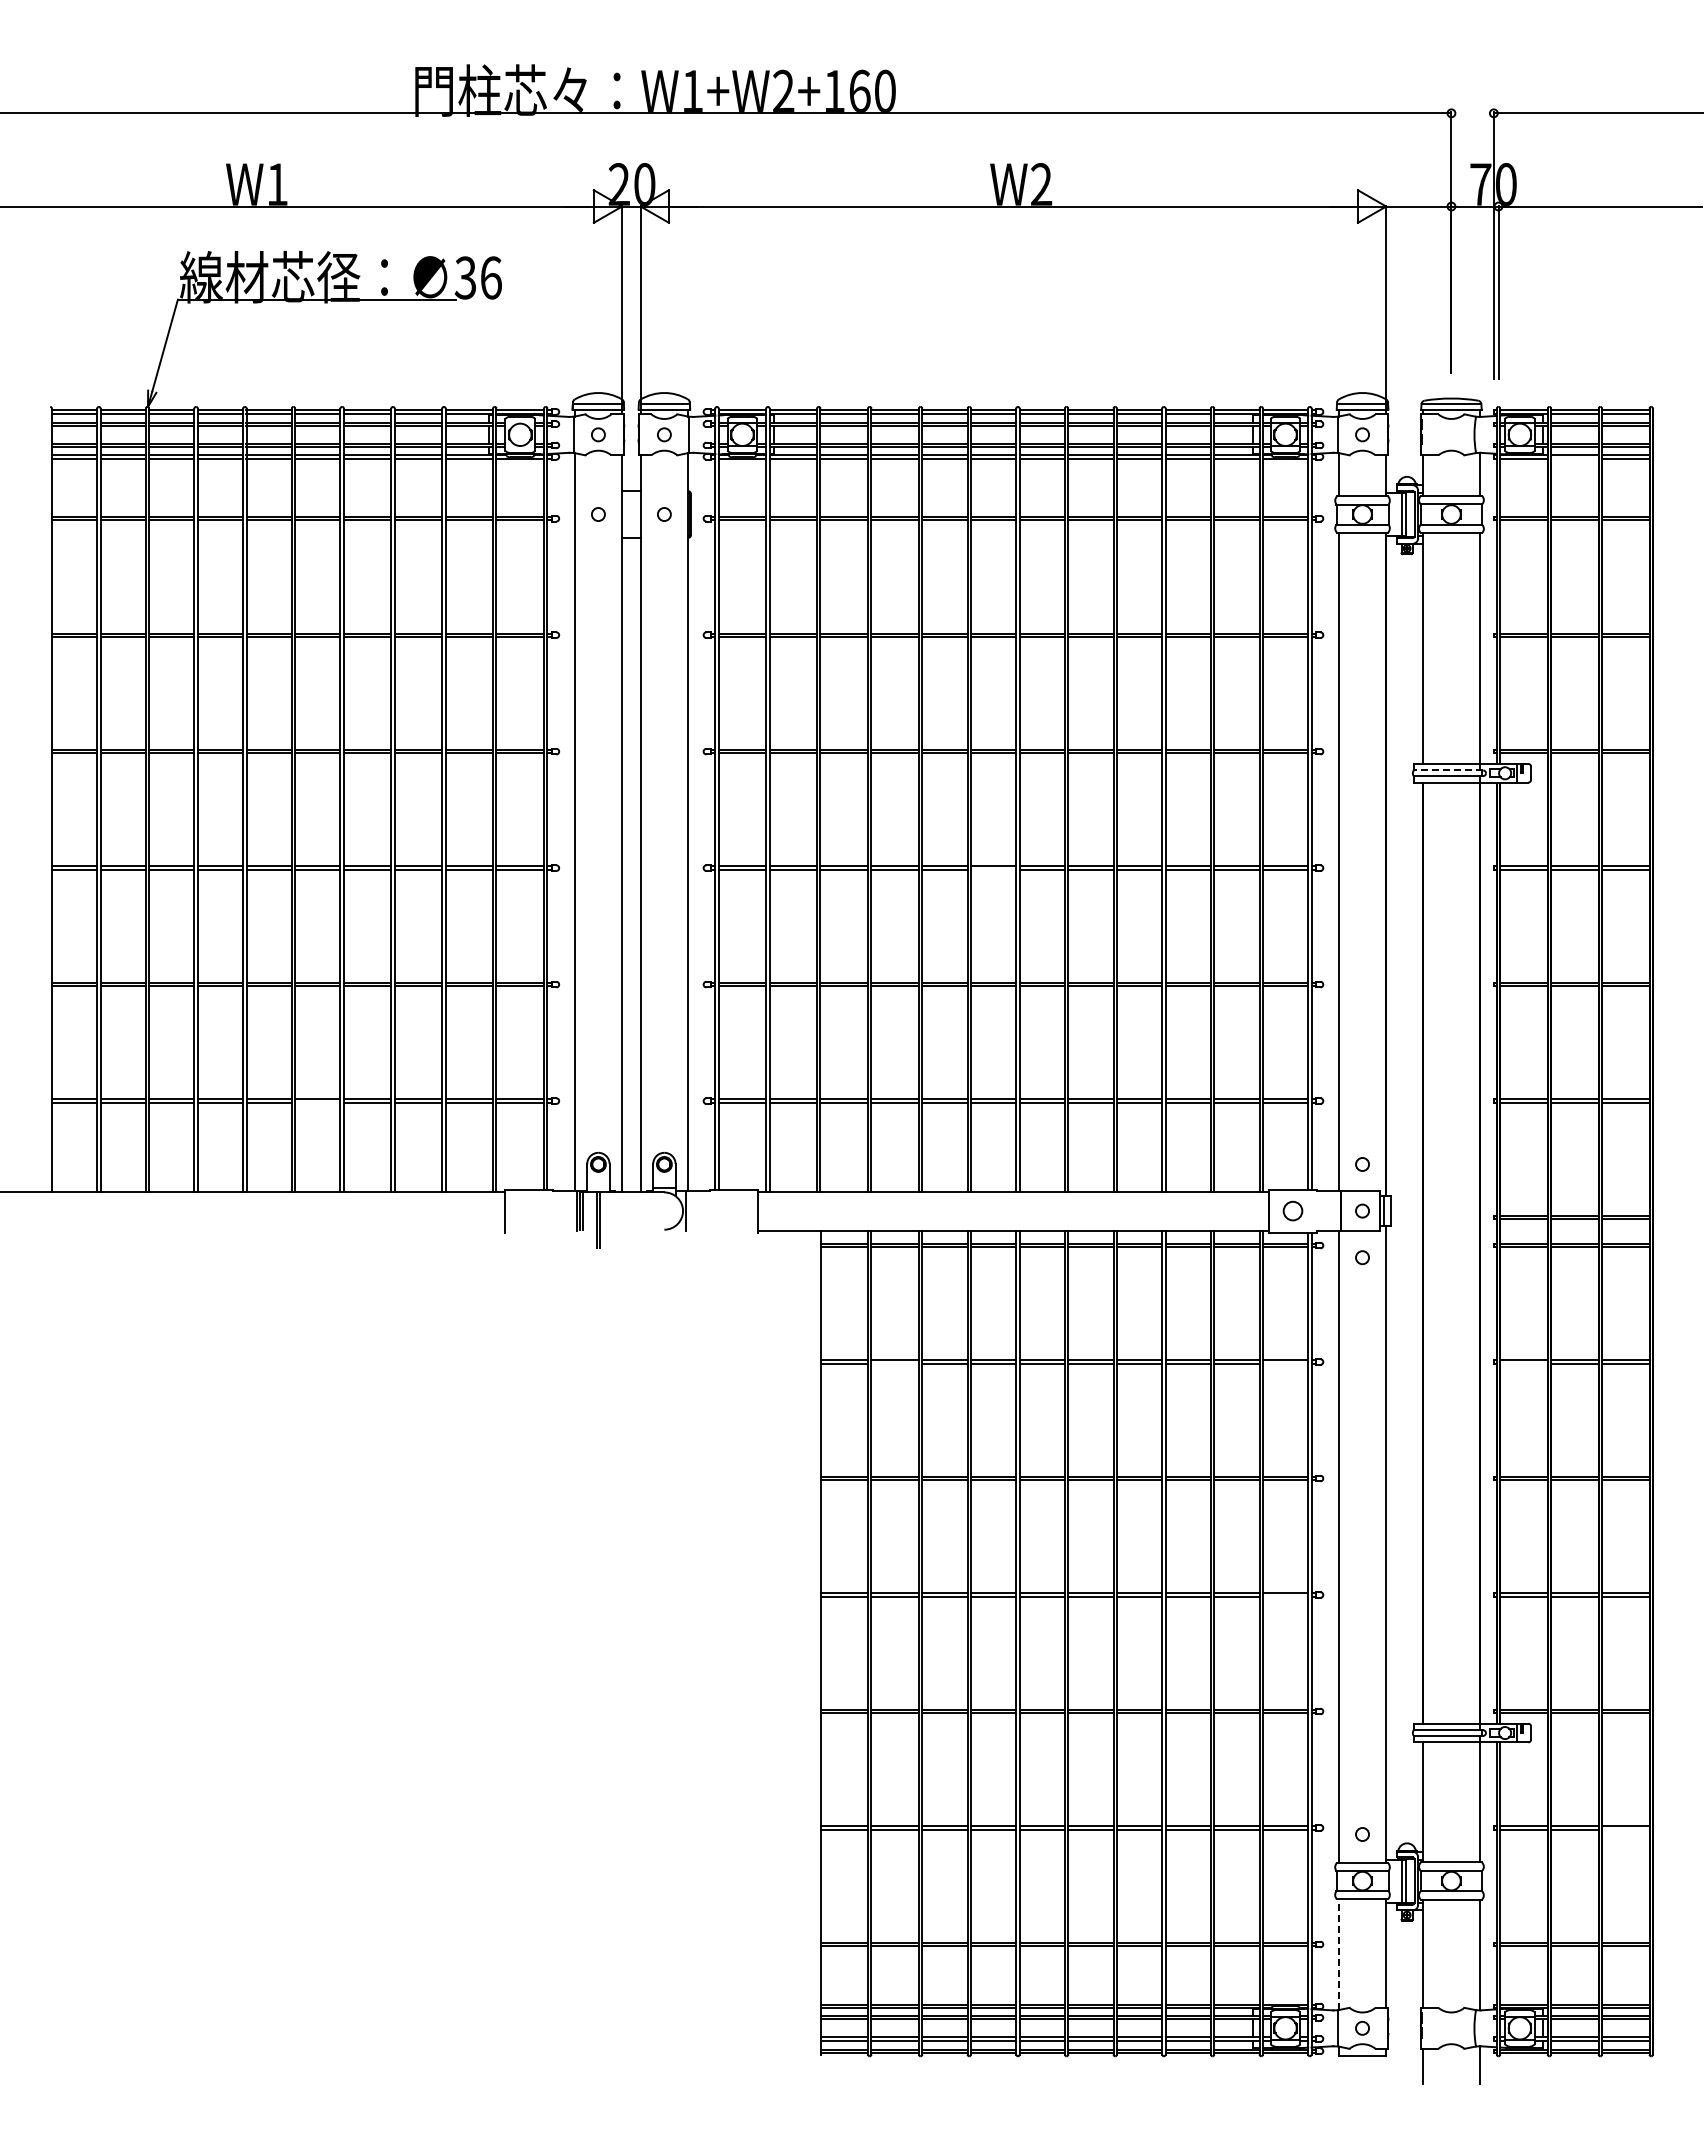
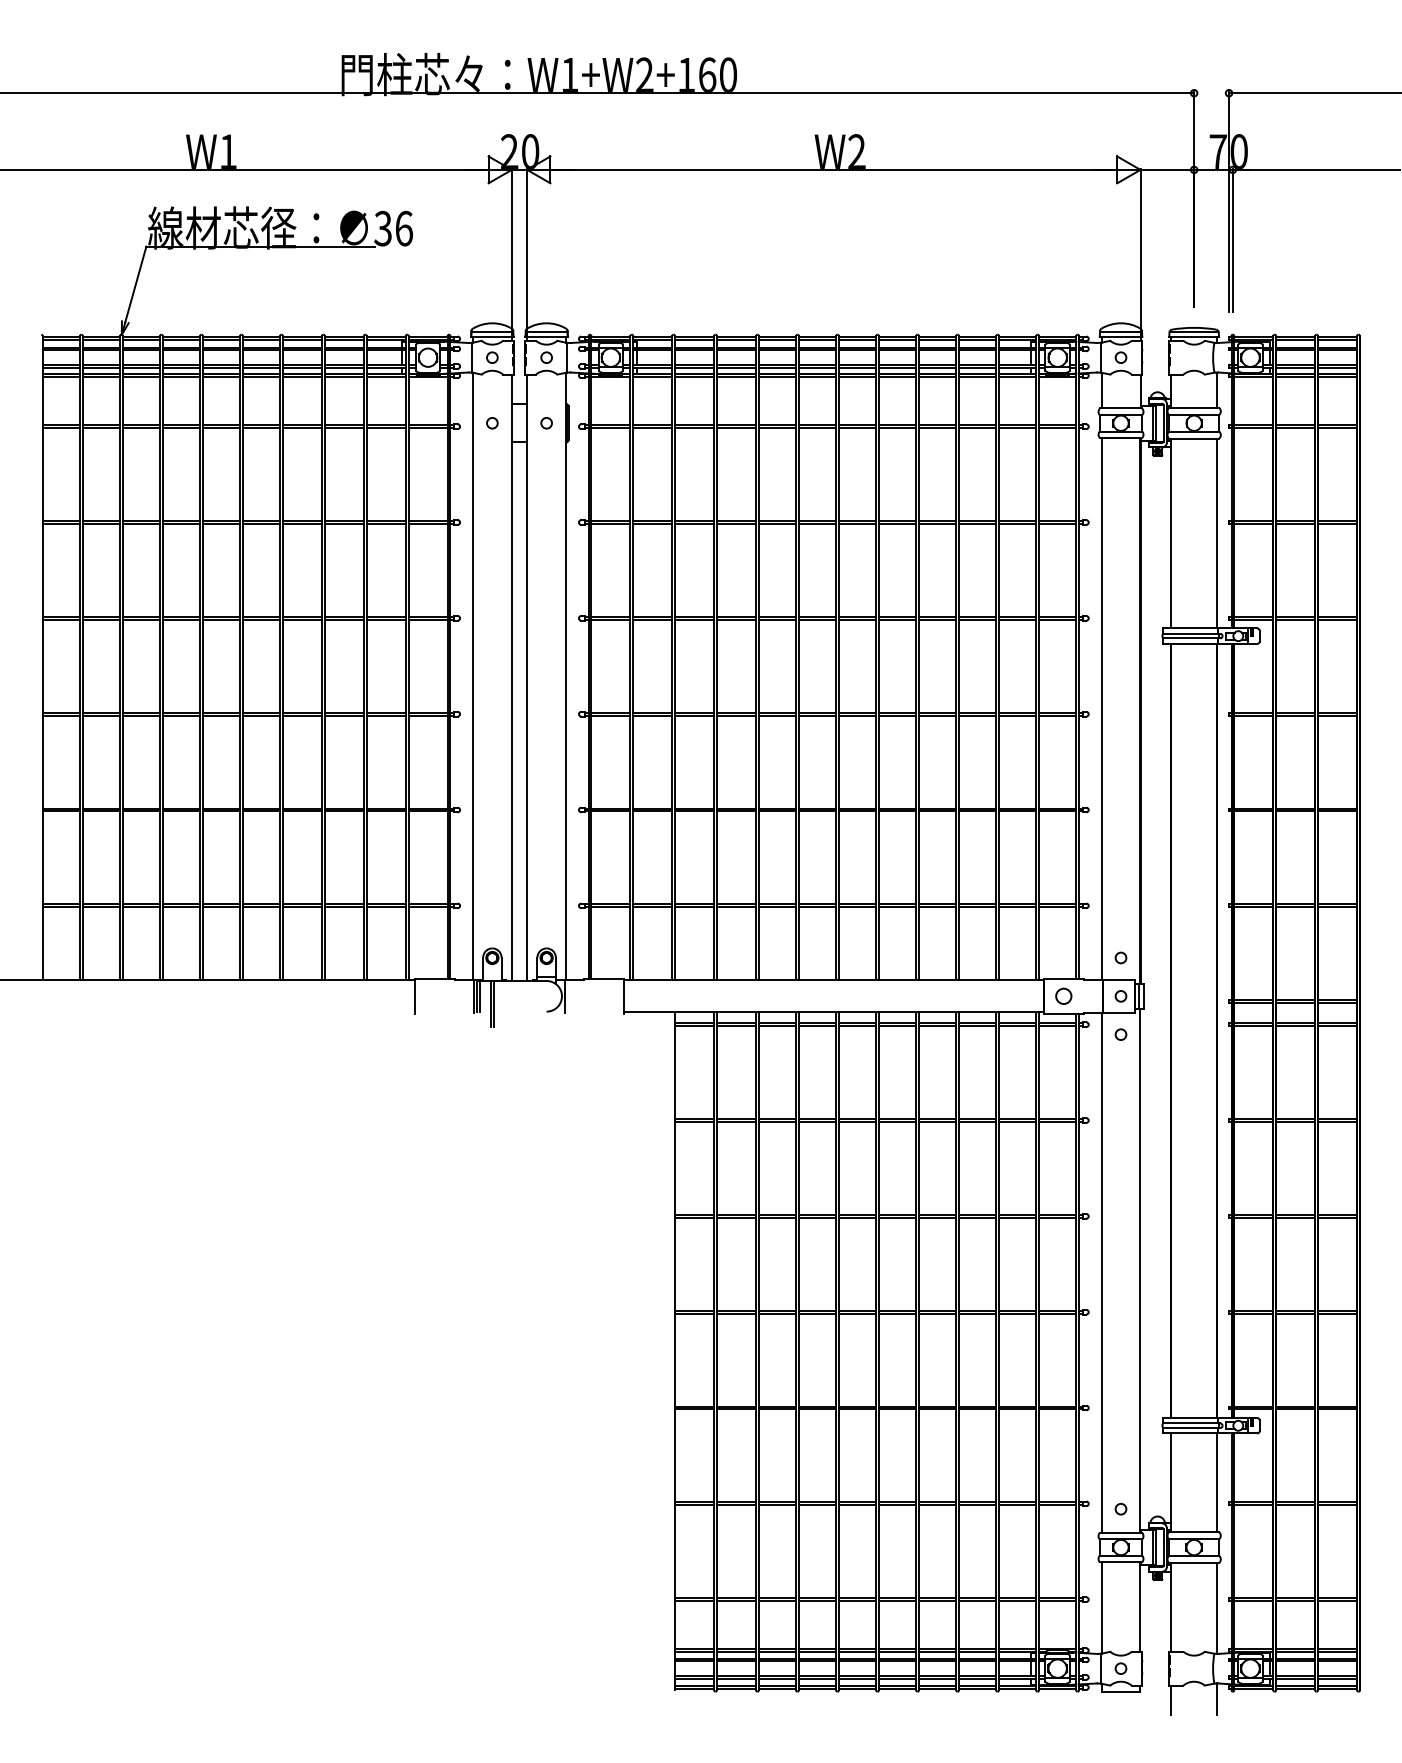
line: (1574, 458) -> (1295, 377), added
line: (1448, 770) -> (1191, 633), dashed -> solid
line: (993, 869) -> (817, 715), added
line: (317, 1102) -> (261, 907), added
line: (894, 1363) -> (735, 1121), added
line: (1285, 1363) -> (1057, 1121), added
line: (1523, 1363) -> (1253, 1121), added
line: (1285, 1596) -> (1057, 1313), added
line: (1625, 1829) -> (1337, 1505), added
line: (1338, 1954) -> (1101, 1607), dashed -> solid

